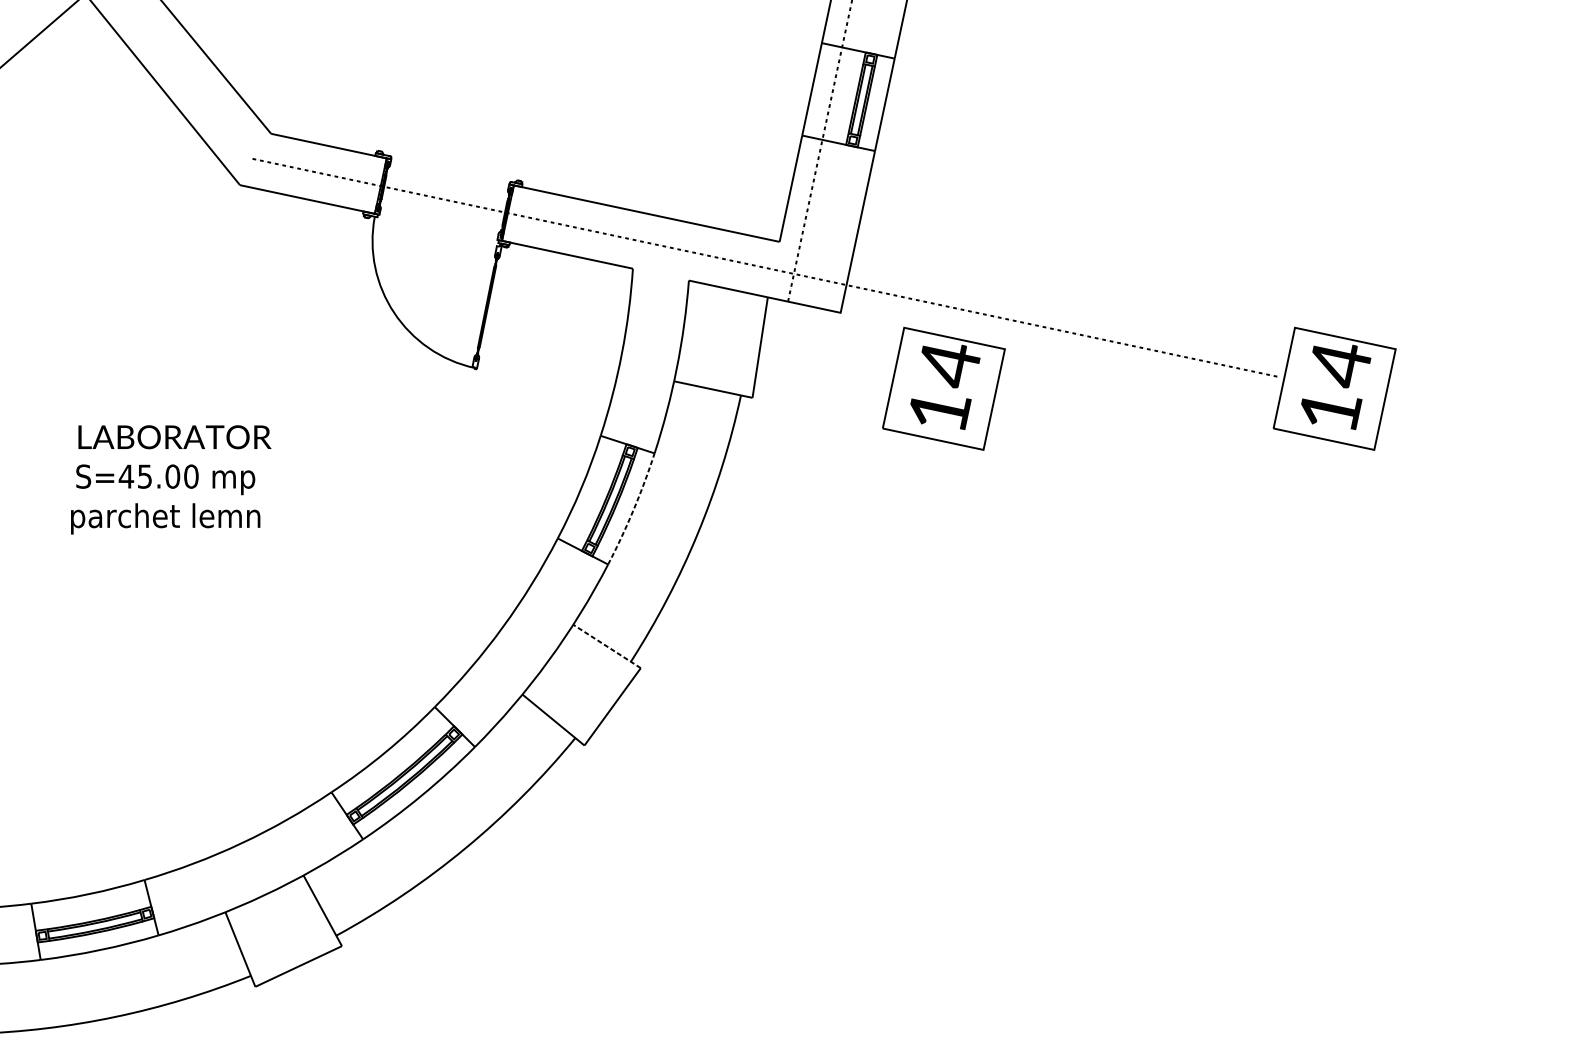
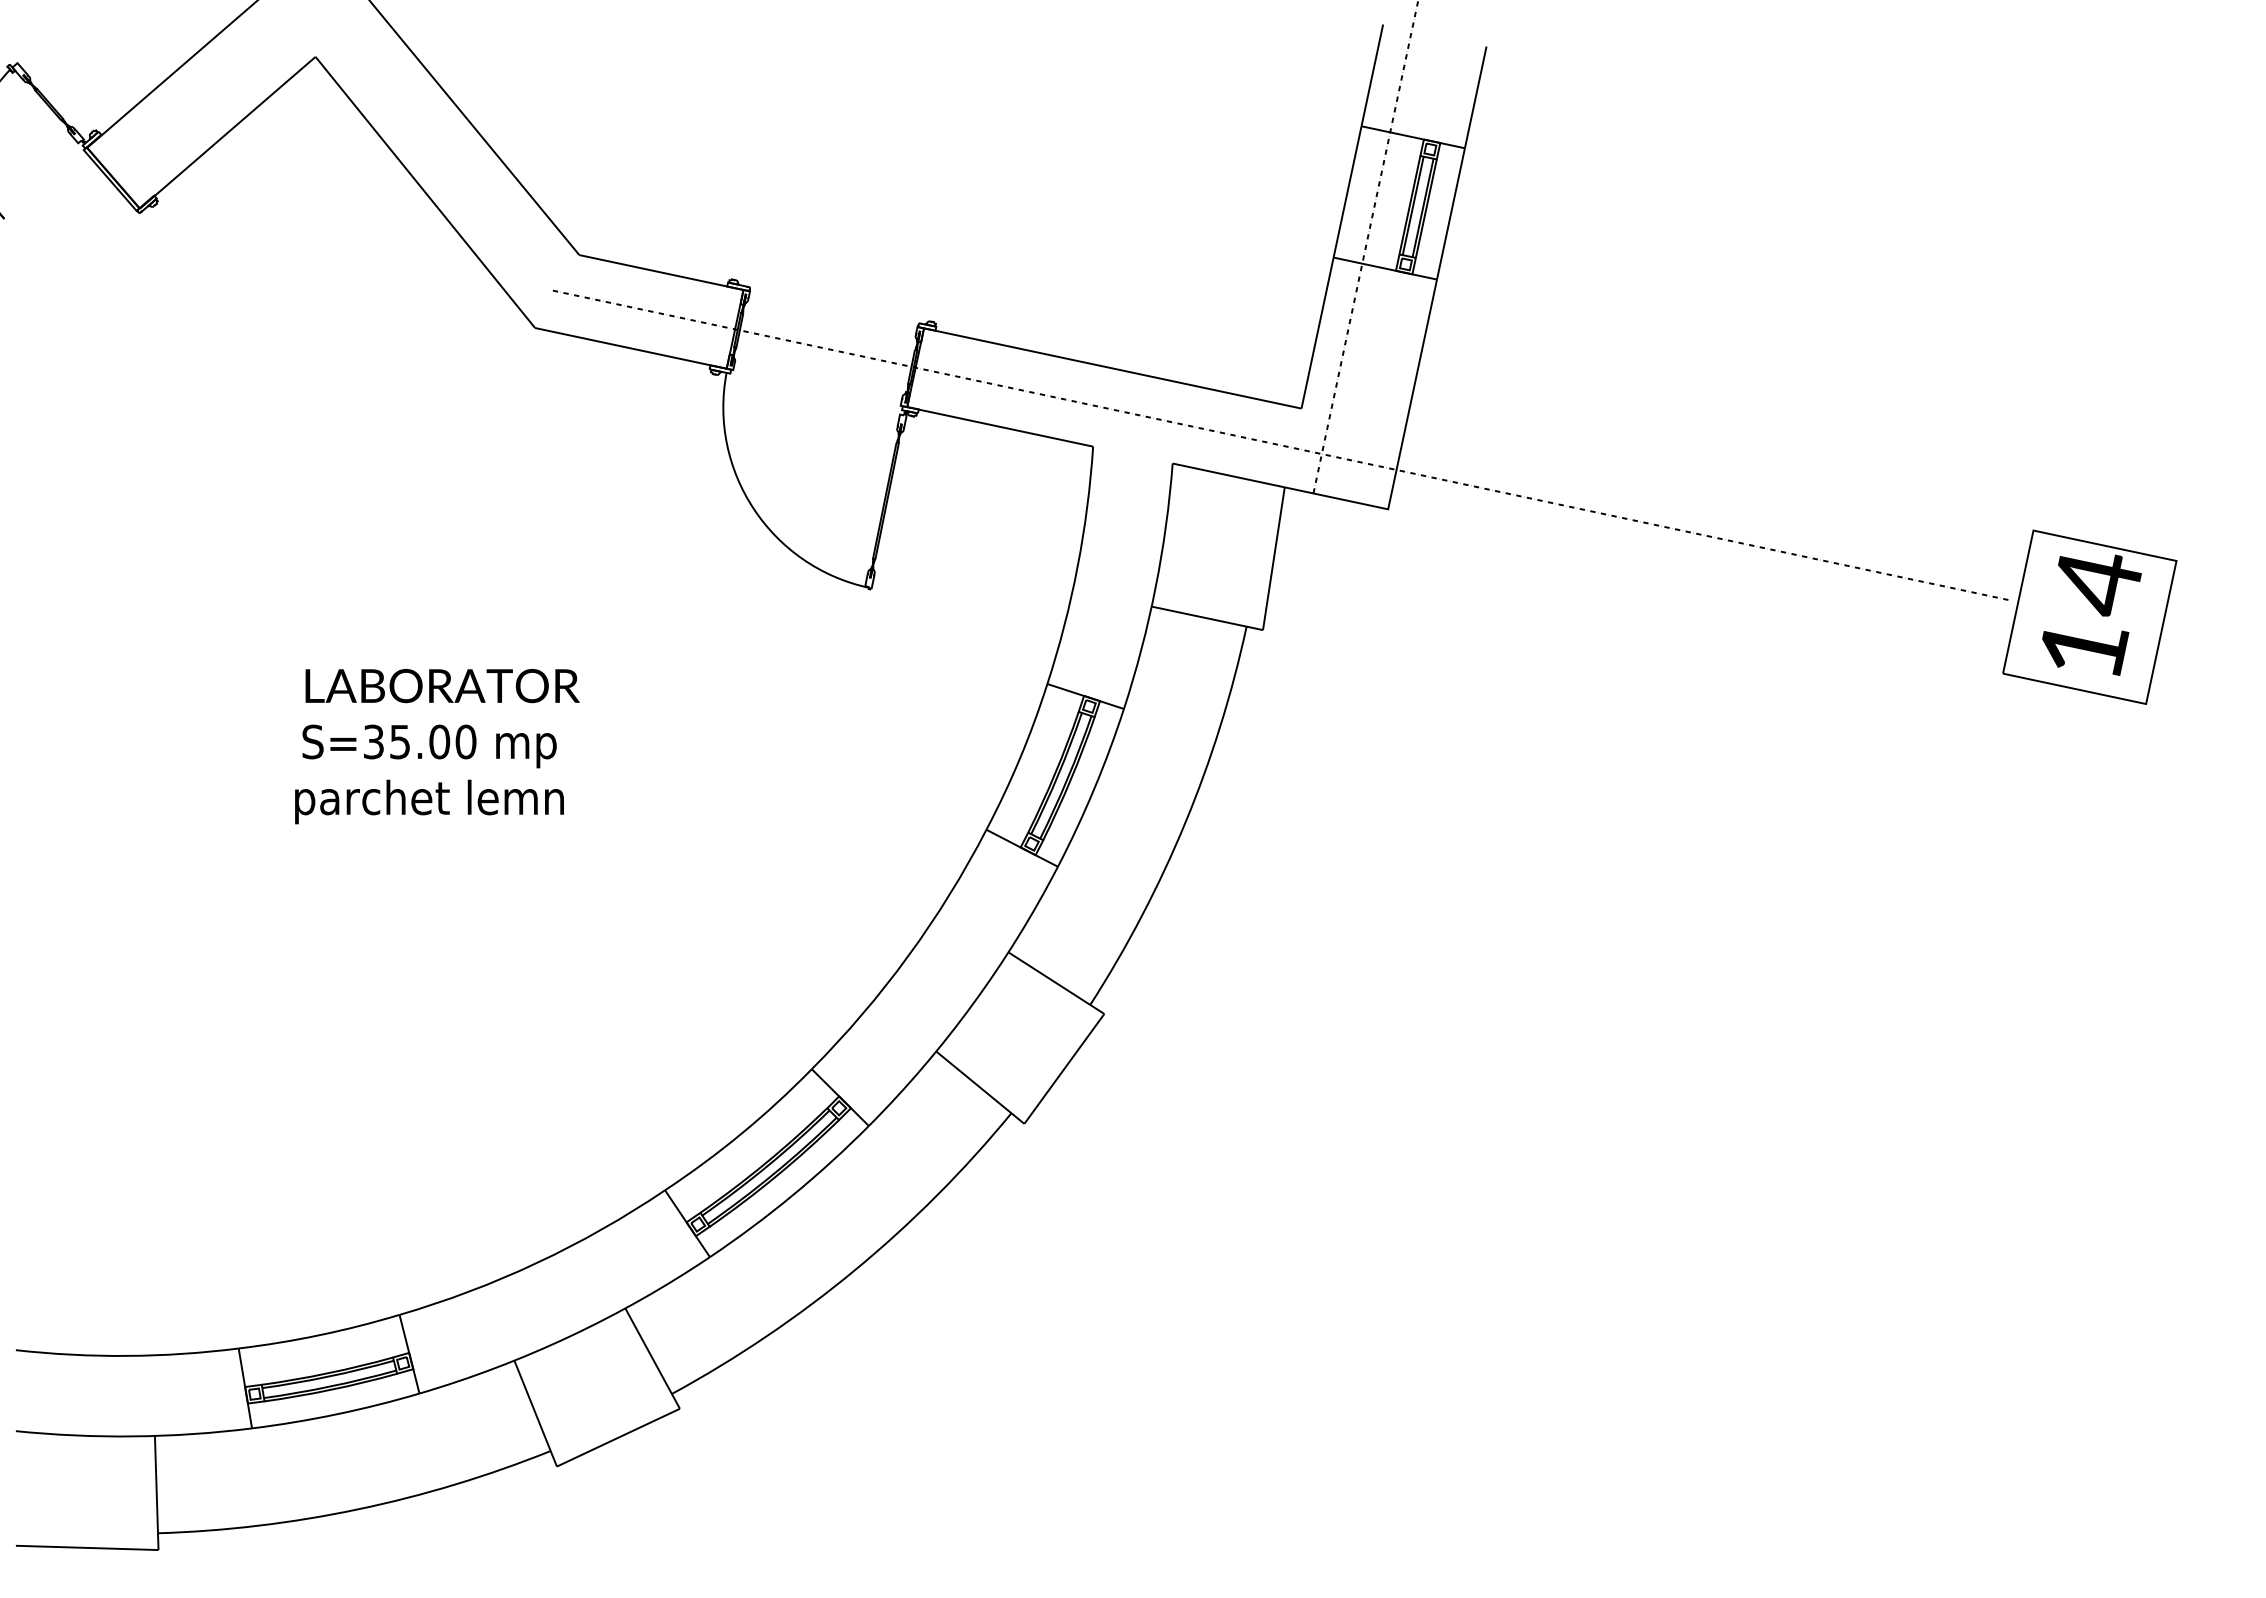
part: (943, 388) -> (1534, 616), removed
text: (126, 476) -> (373, 741), S=45.00 -> S=35.00
arc: (633, 510) -> (1094, 789), dashed -> solid
line: (607, 646) -> (1056, 983), dashed -> solid

